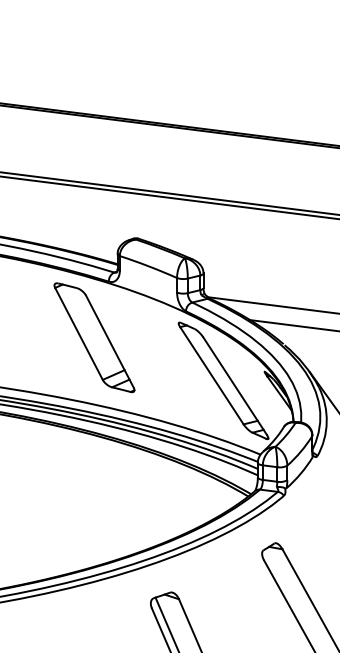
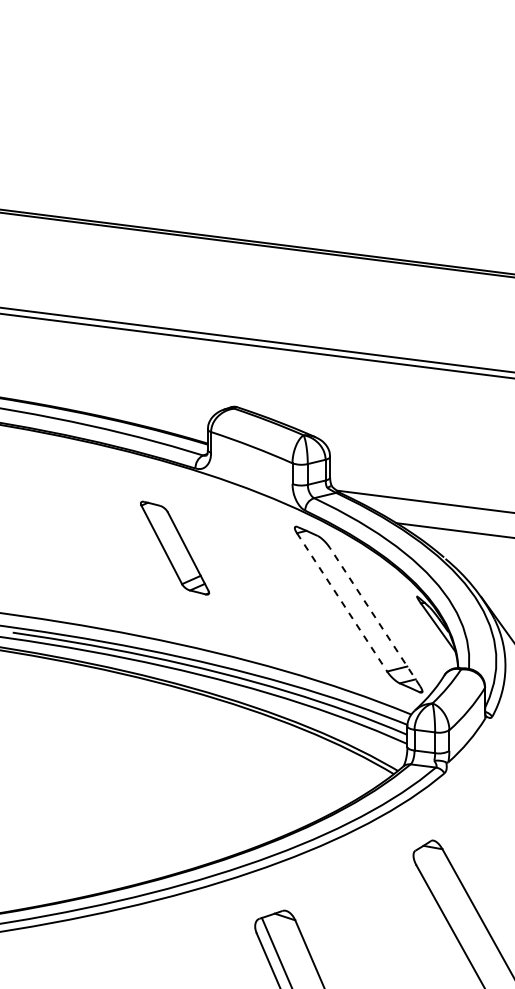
part: (94, 337) -> (174, 547), size x0.6
line: (212, 375) -> (342, 602), solid -> dashed
line: (235, 386) -> (375, 617), solid -> dashed

